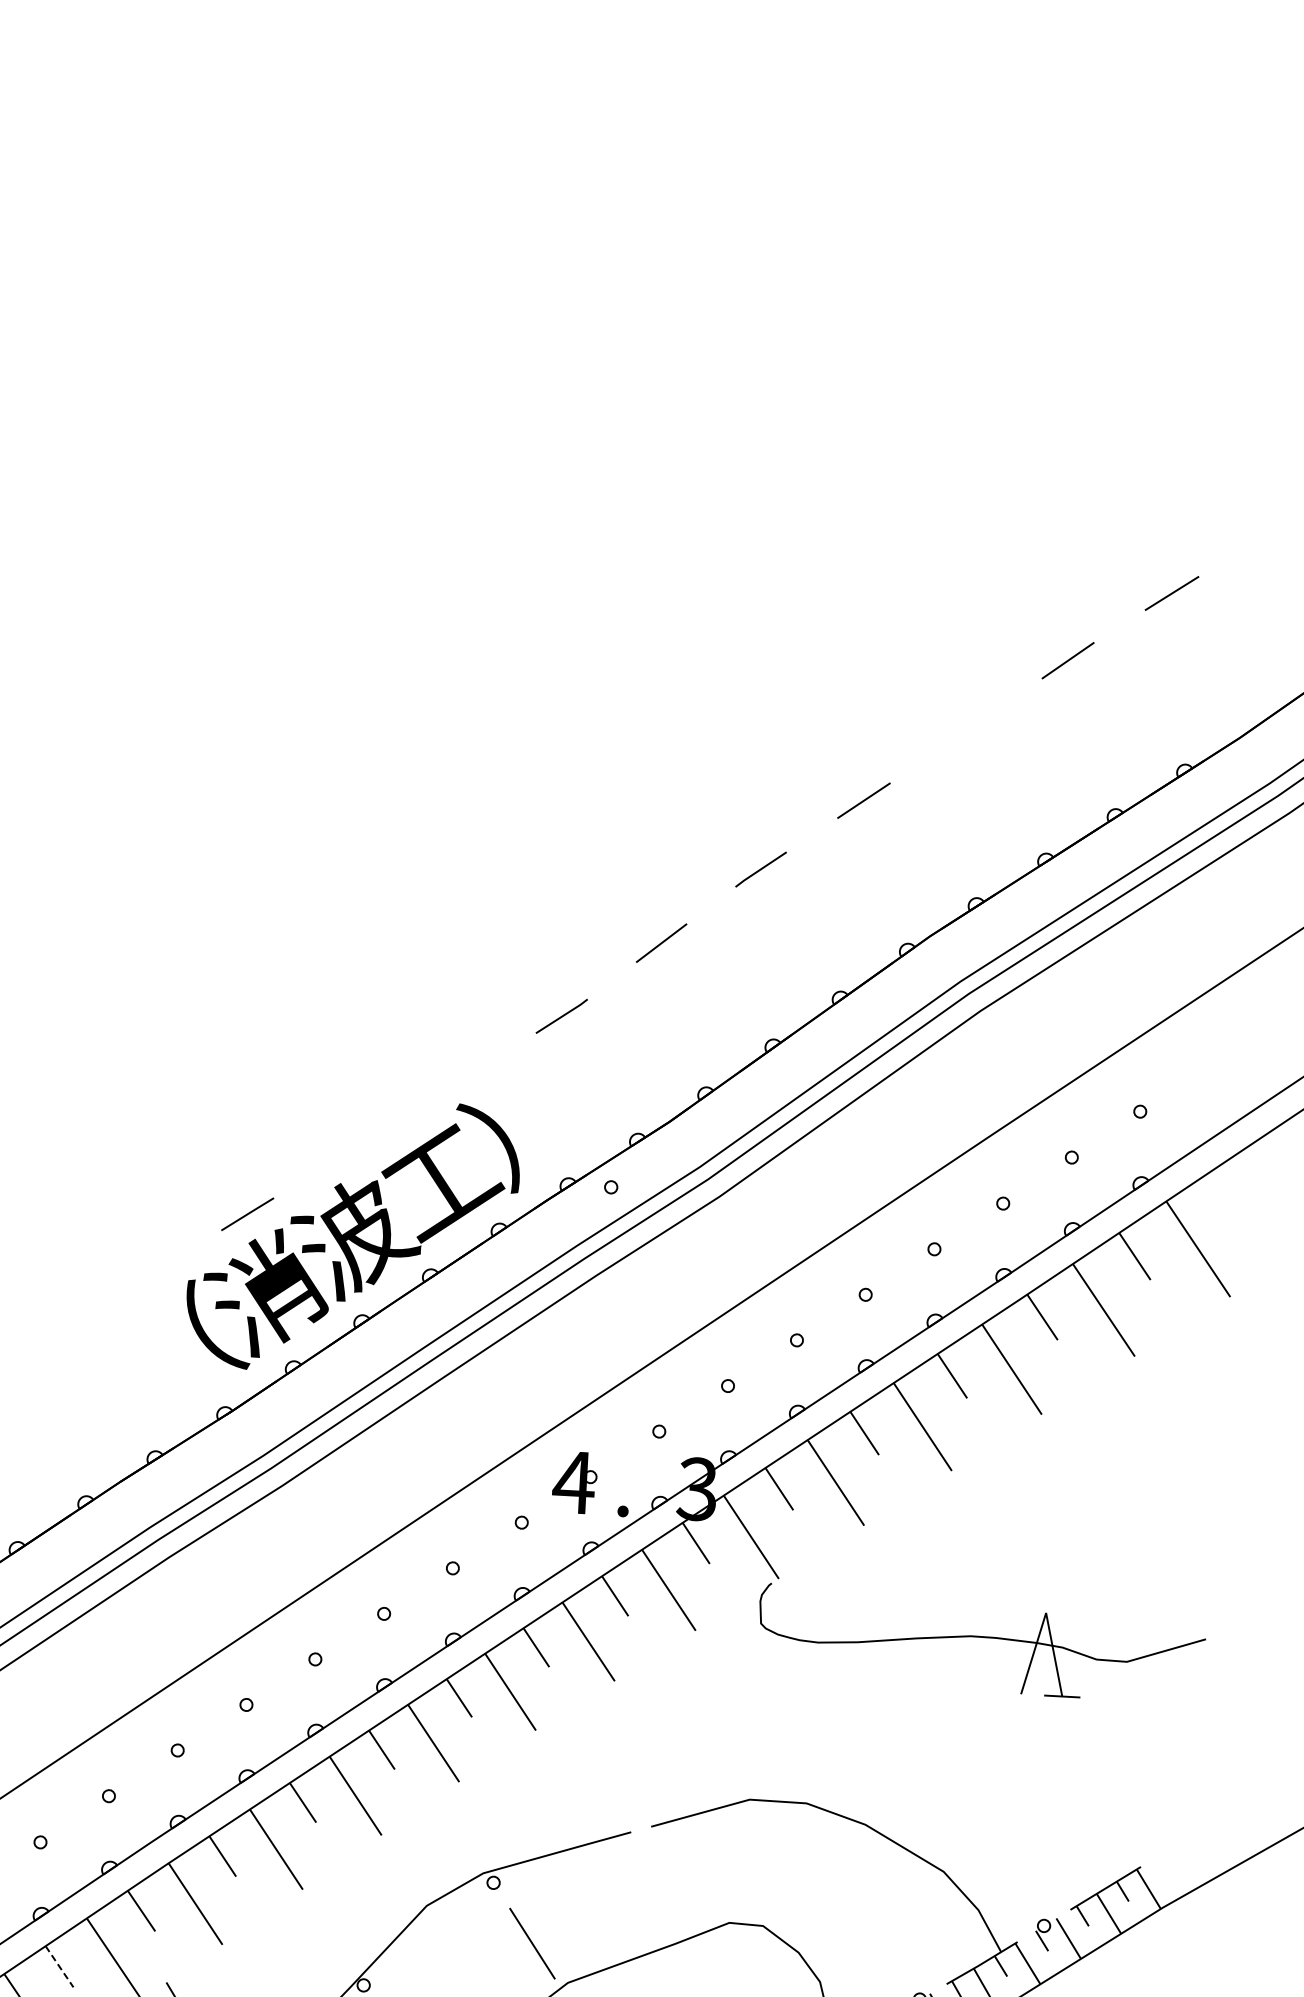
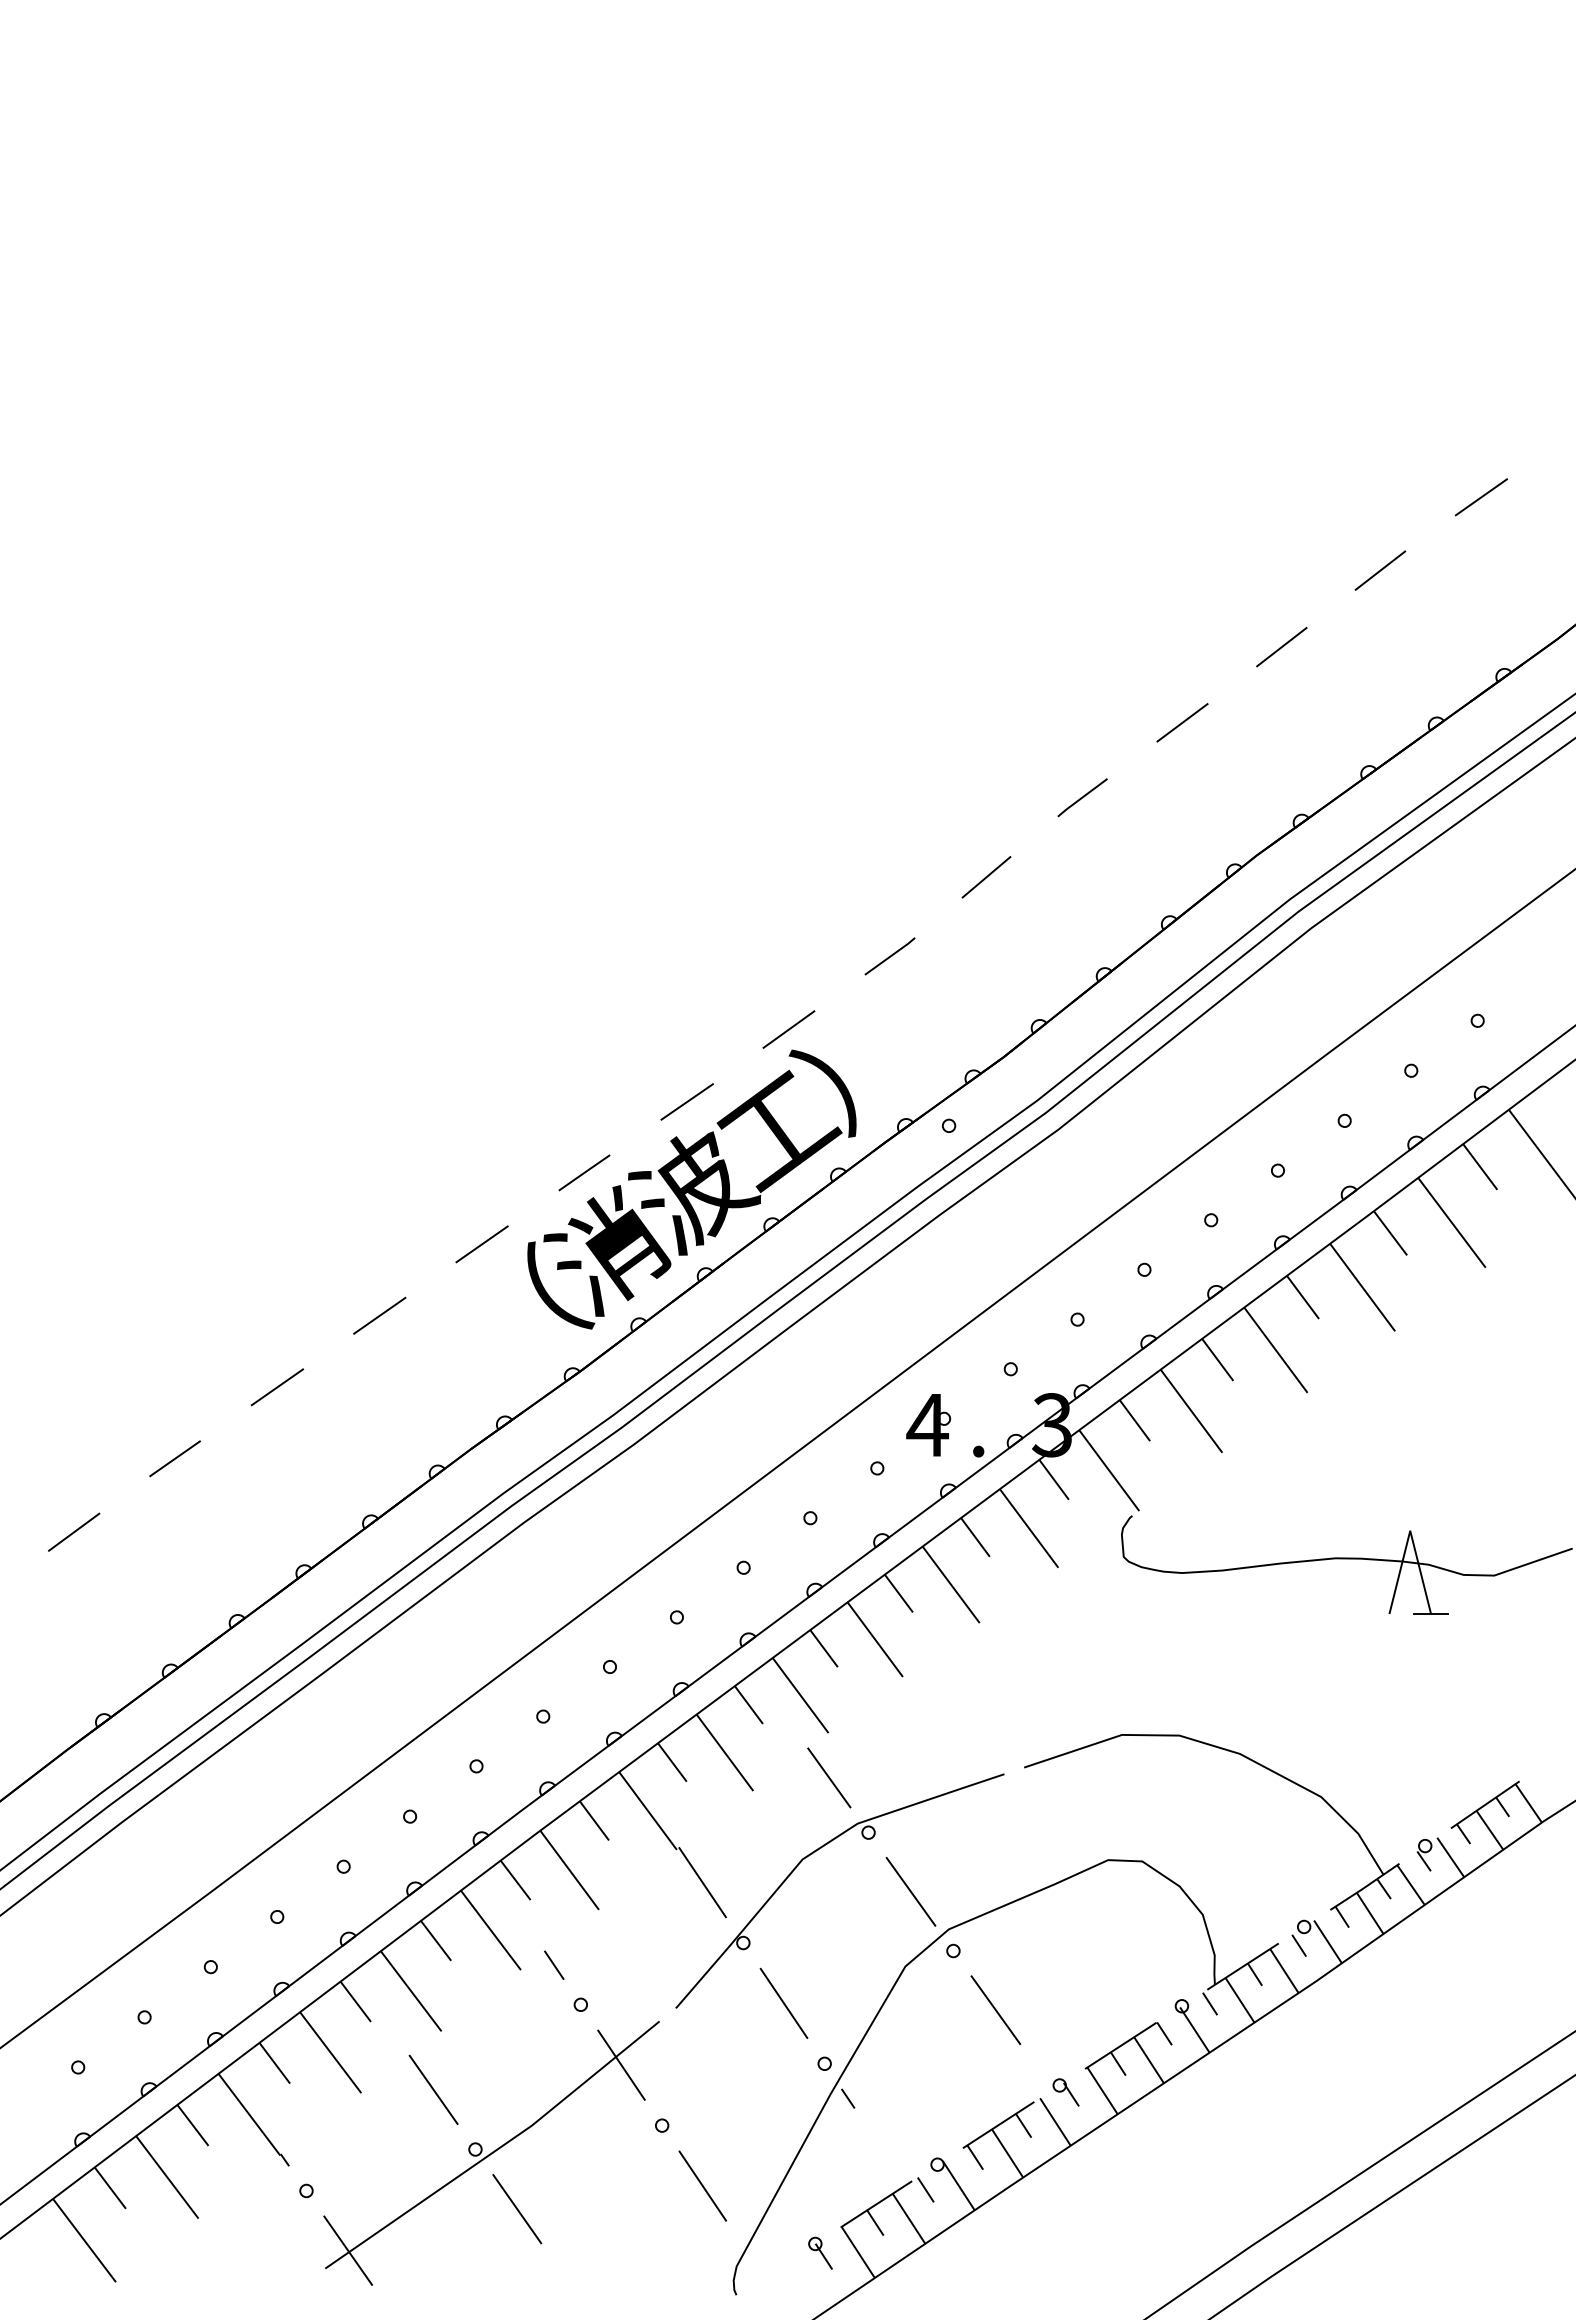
line: (966, 731) -> (1281, 647), added
line: (457, 1083) -> (788, 1029), added
line: (352, 1149) -> (686, 1101), added
line: (141, 1279) -> (481, 1244), added
line: (37, 1344) -> (379, 1315), added
line: (457, 1826) -> (829, 1777), added
line: (326, 1923) -> (702, 1882), added
line: (59, 1967) -> (436, 1941), dashed -> solid

